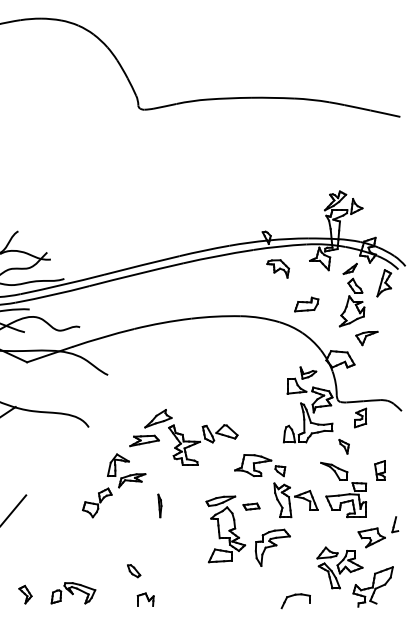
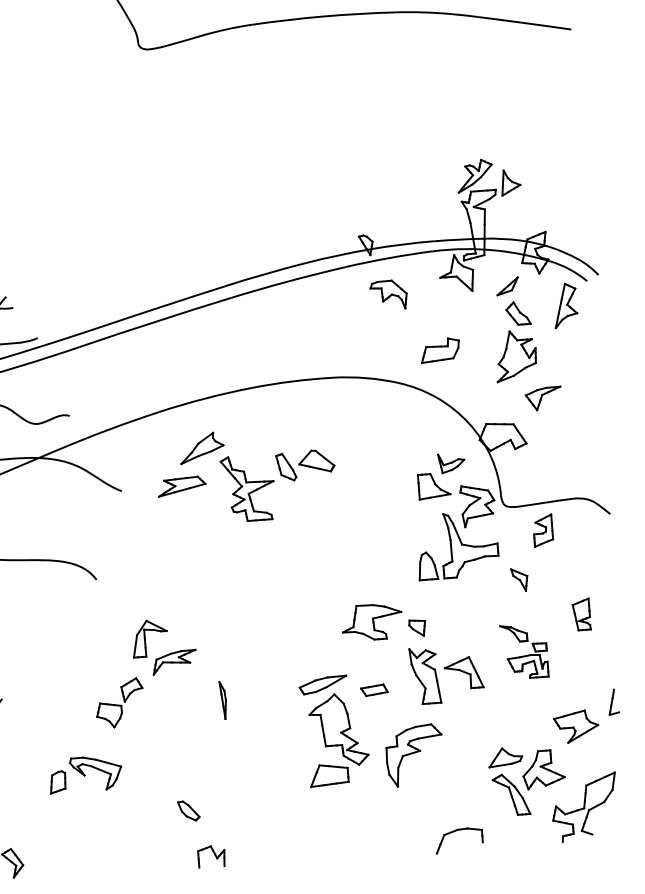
part: (183, 437) -> (245, 475), moved
part: (343, 489) -> (523, 650), size x0.6
part: (73, 593) -> (85, 774), moved

